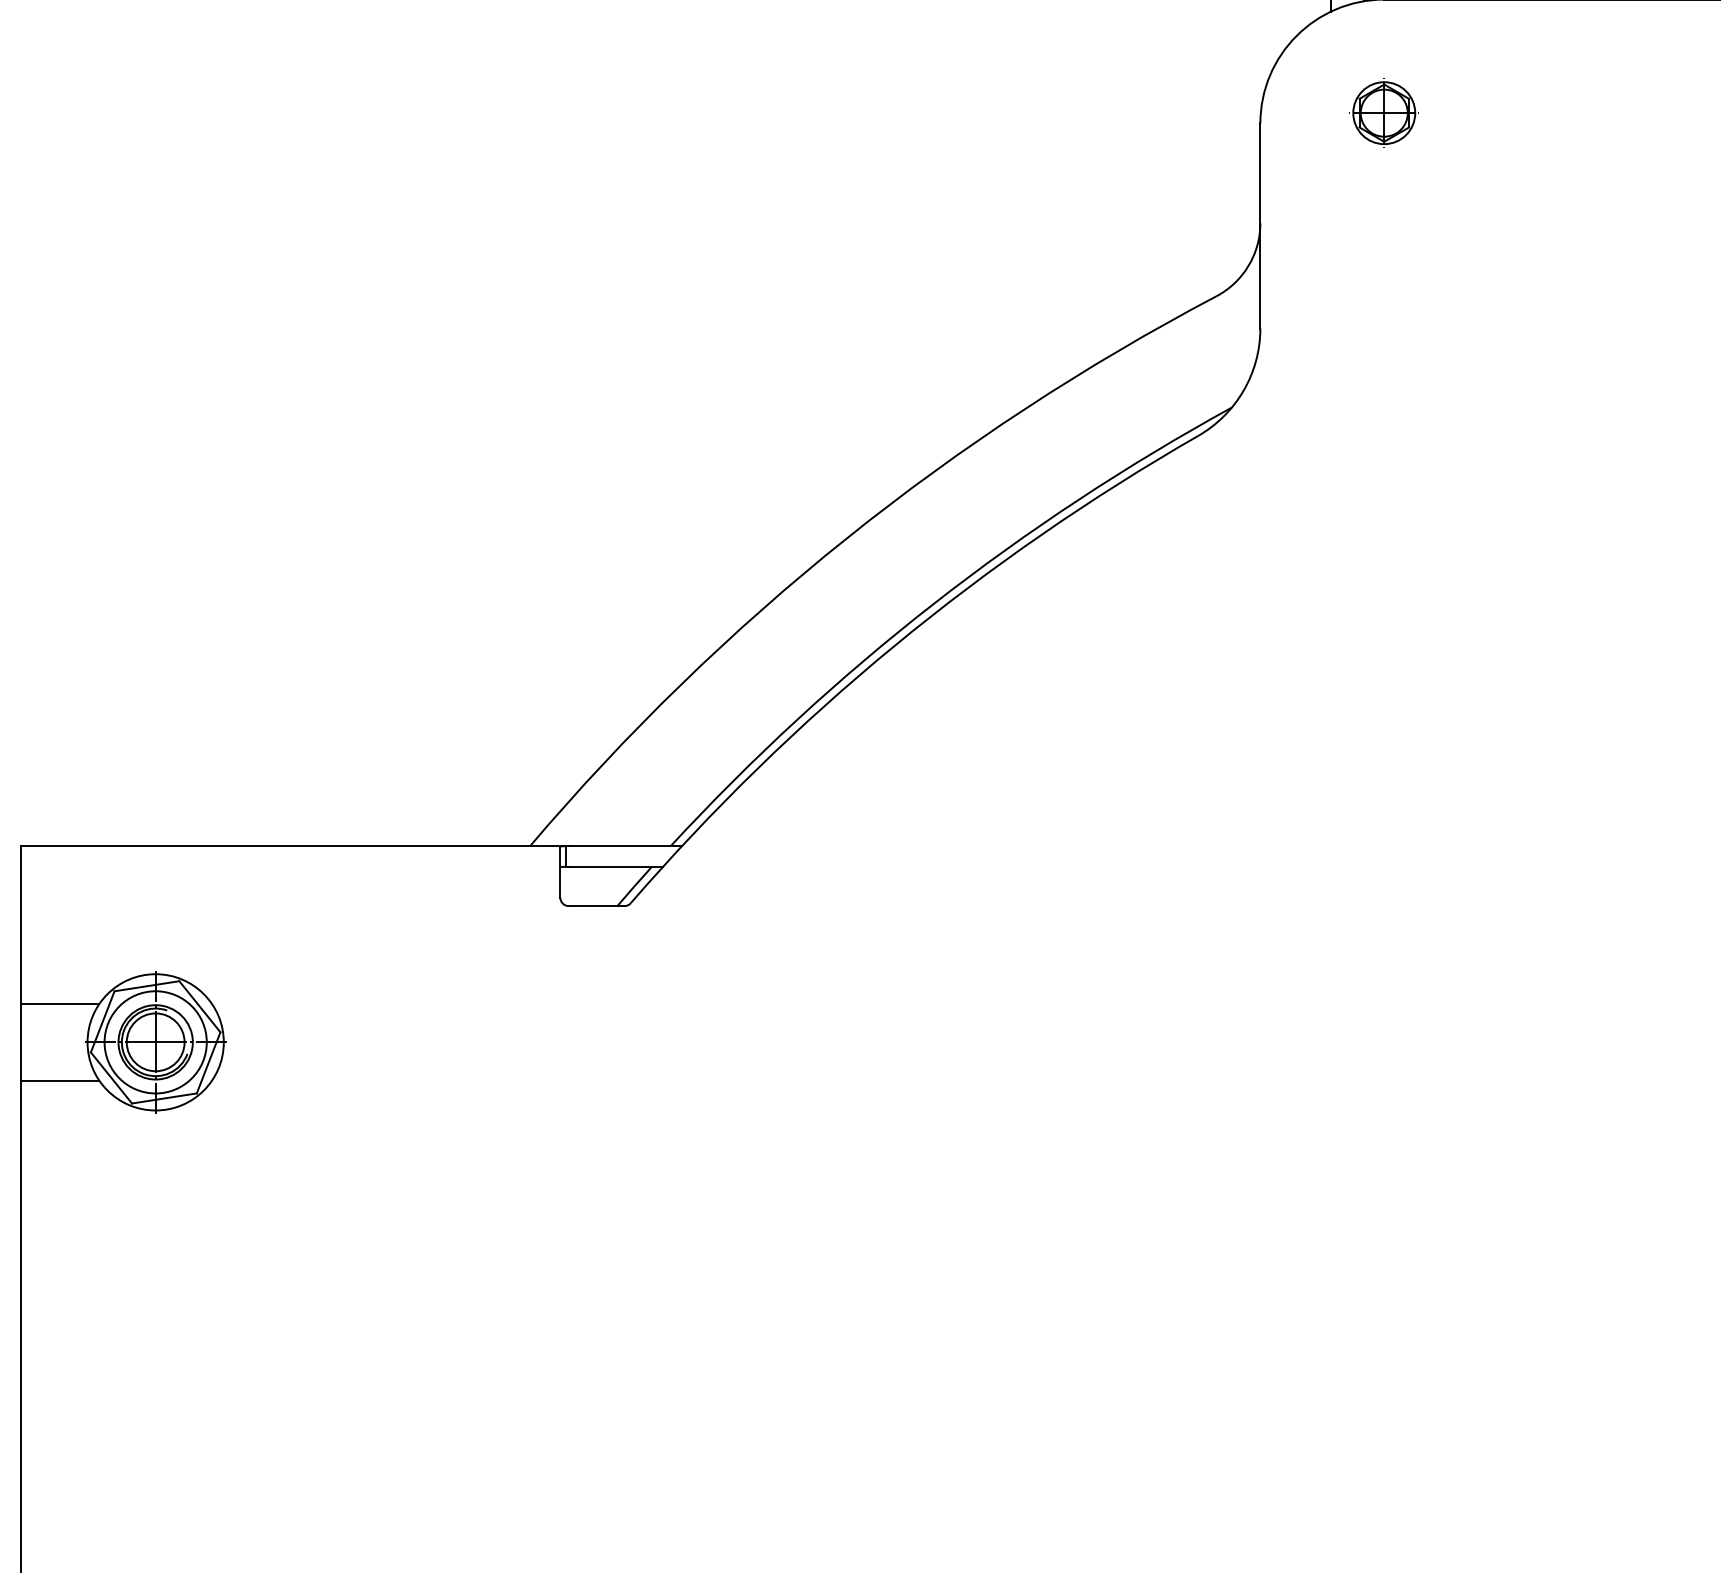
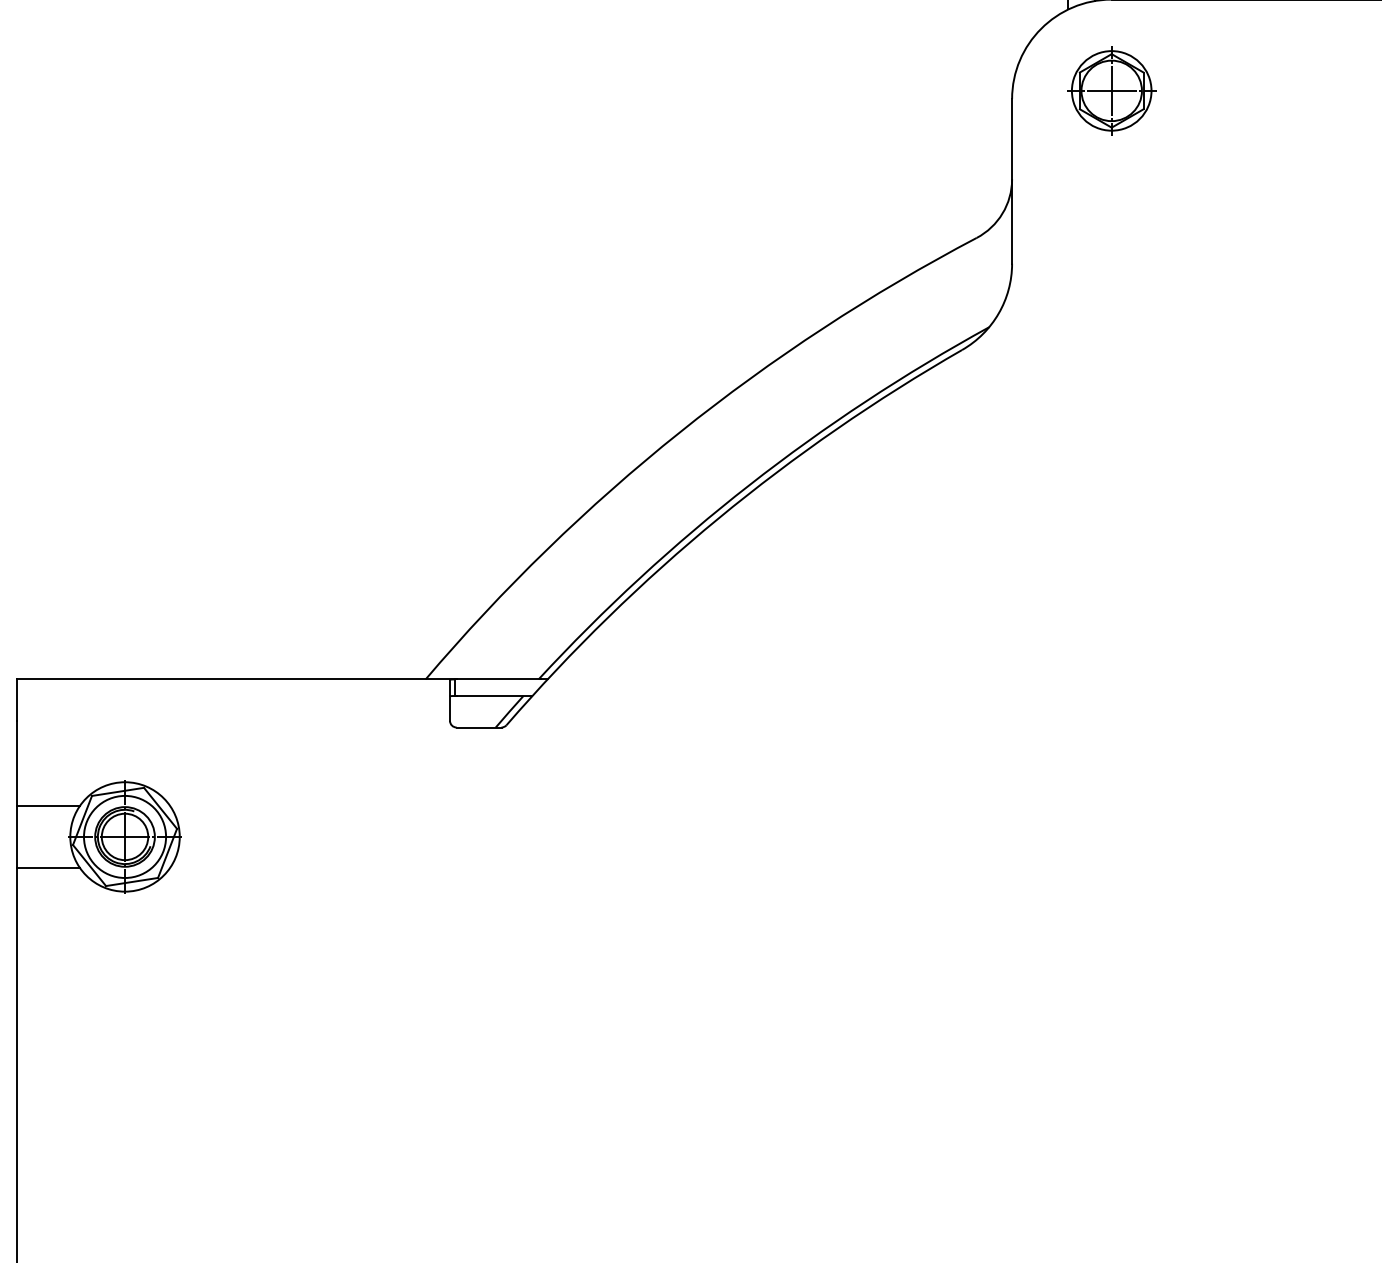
part: (1383, 112) -> (1110, 90), size x1.6

